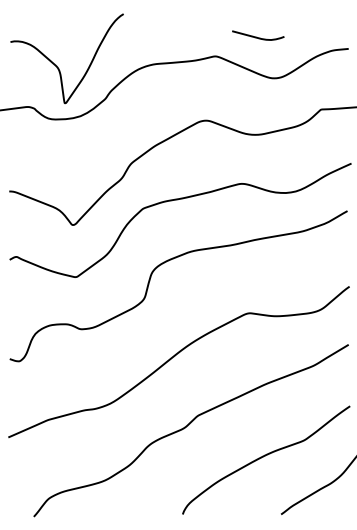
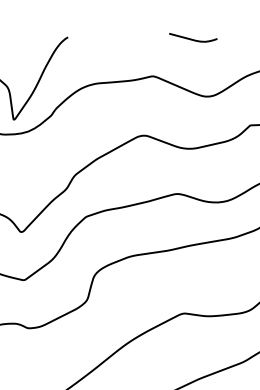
curve: (258, 37) -> (193, 39), moved

